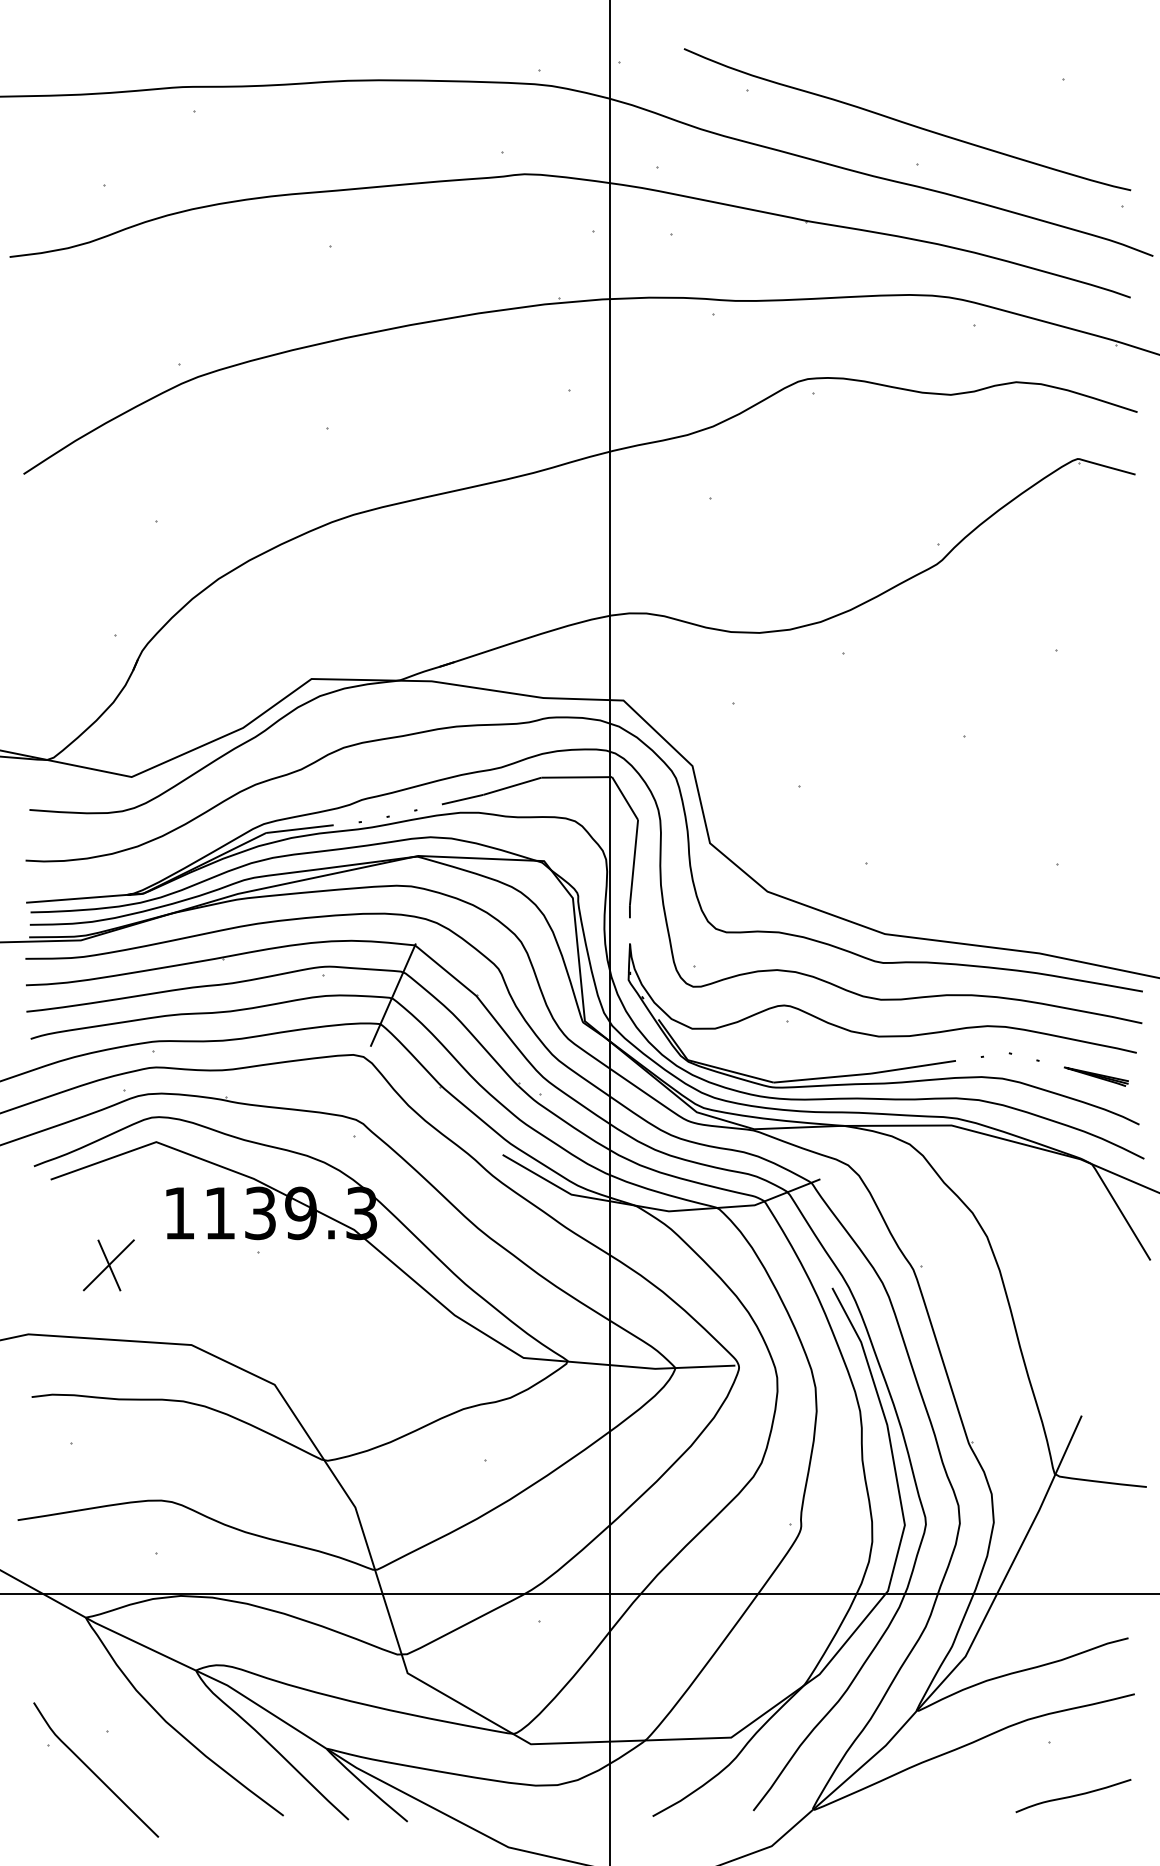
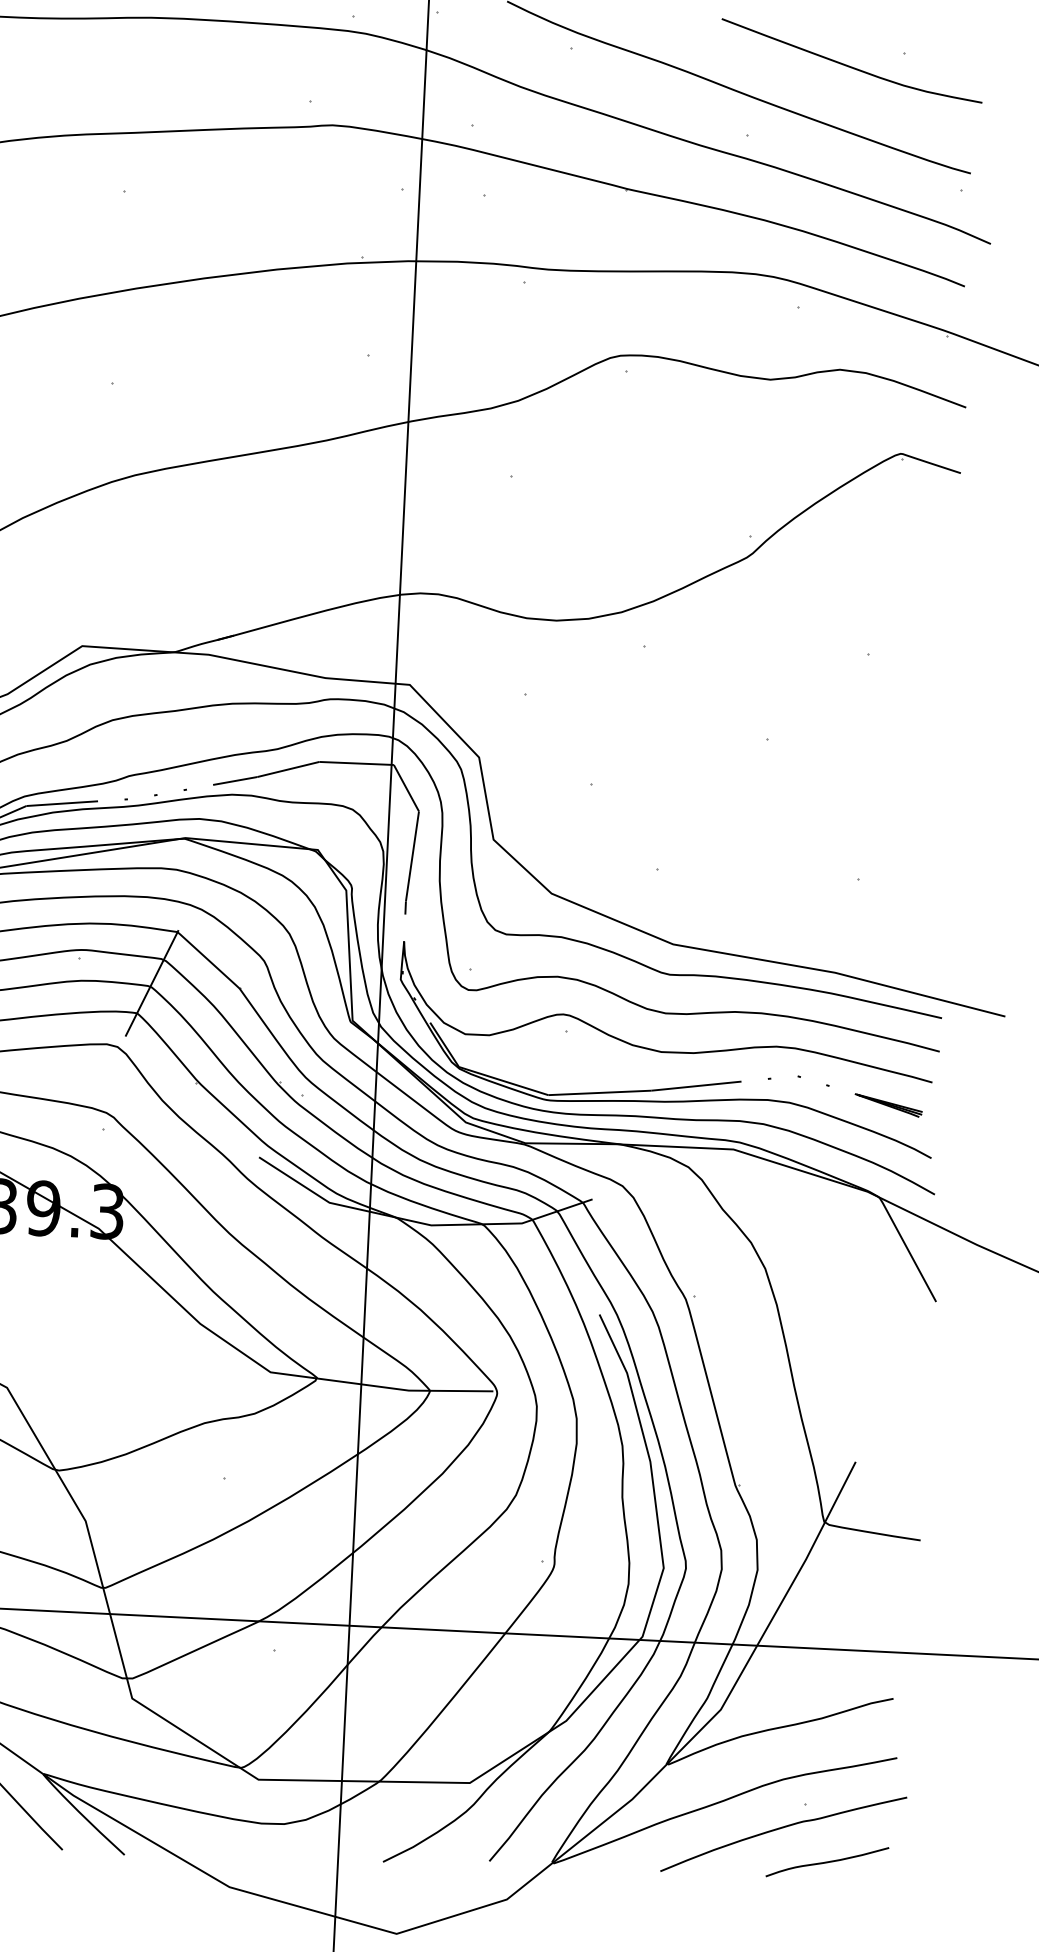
curve: (1010, 93) -> (848, 65), added
curve: (1029, 1766) -> (782, 1828), added

